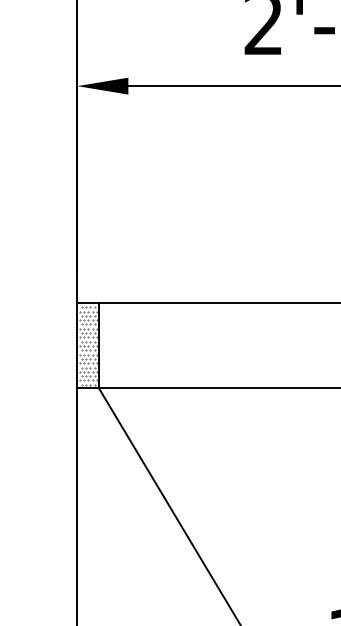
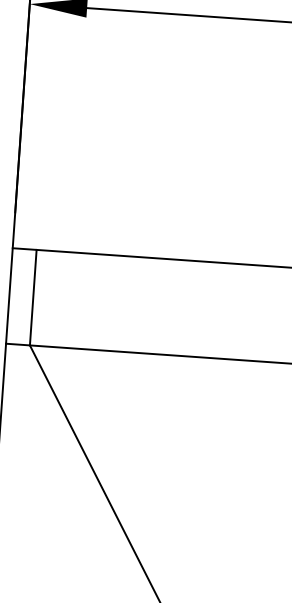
hatch: (87, 345) -> (20, 296), removed

